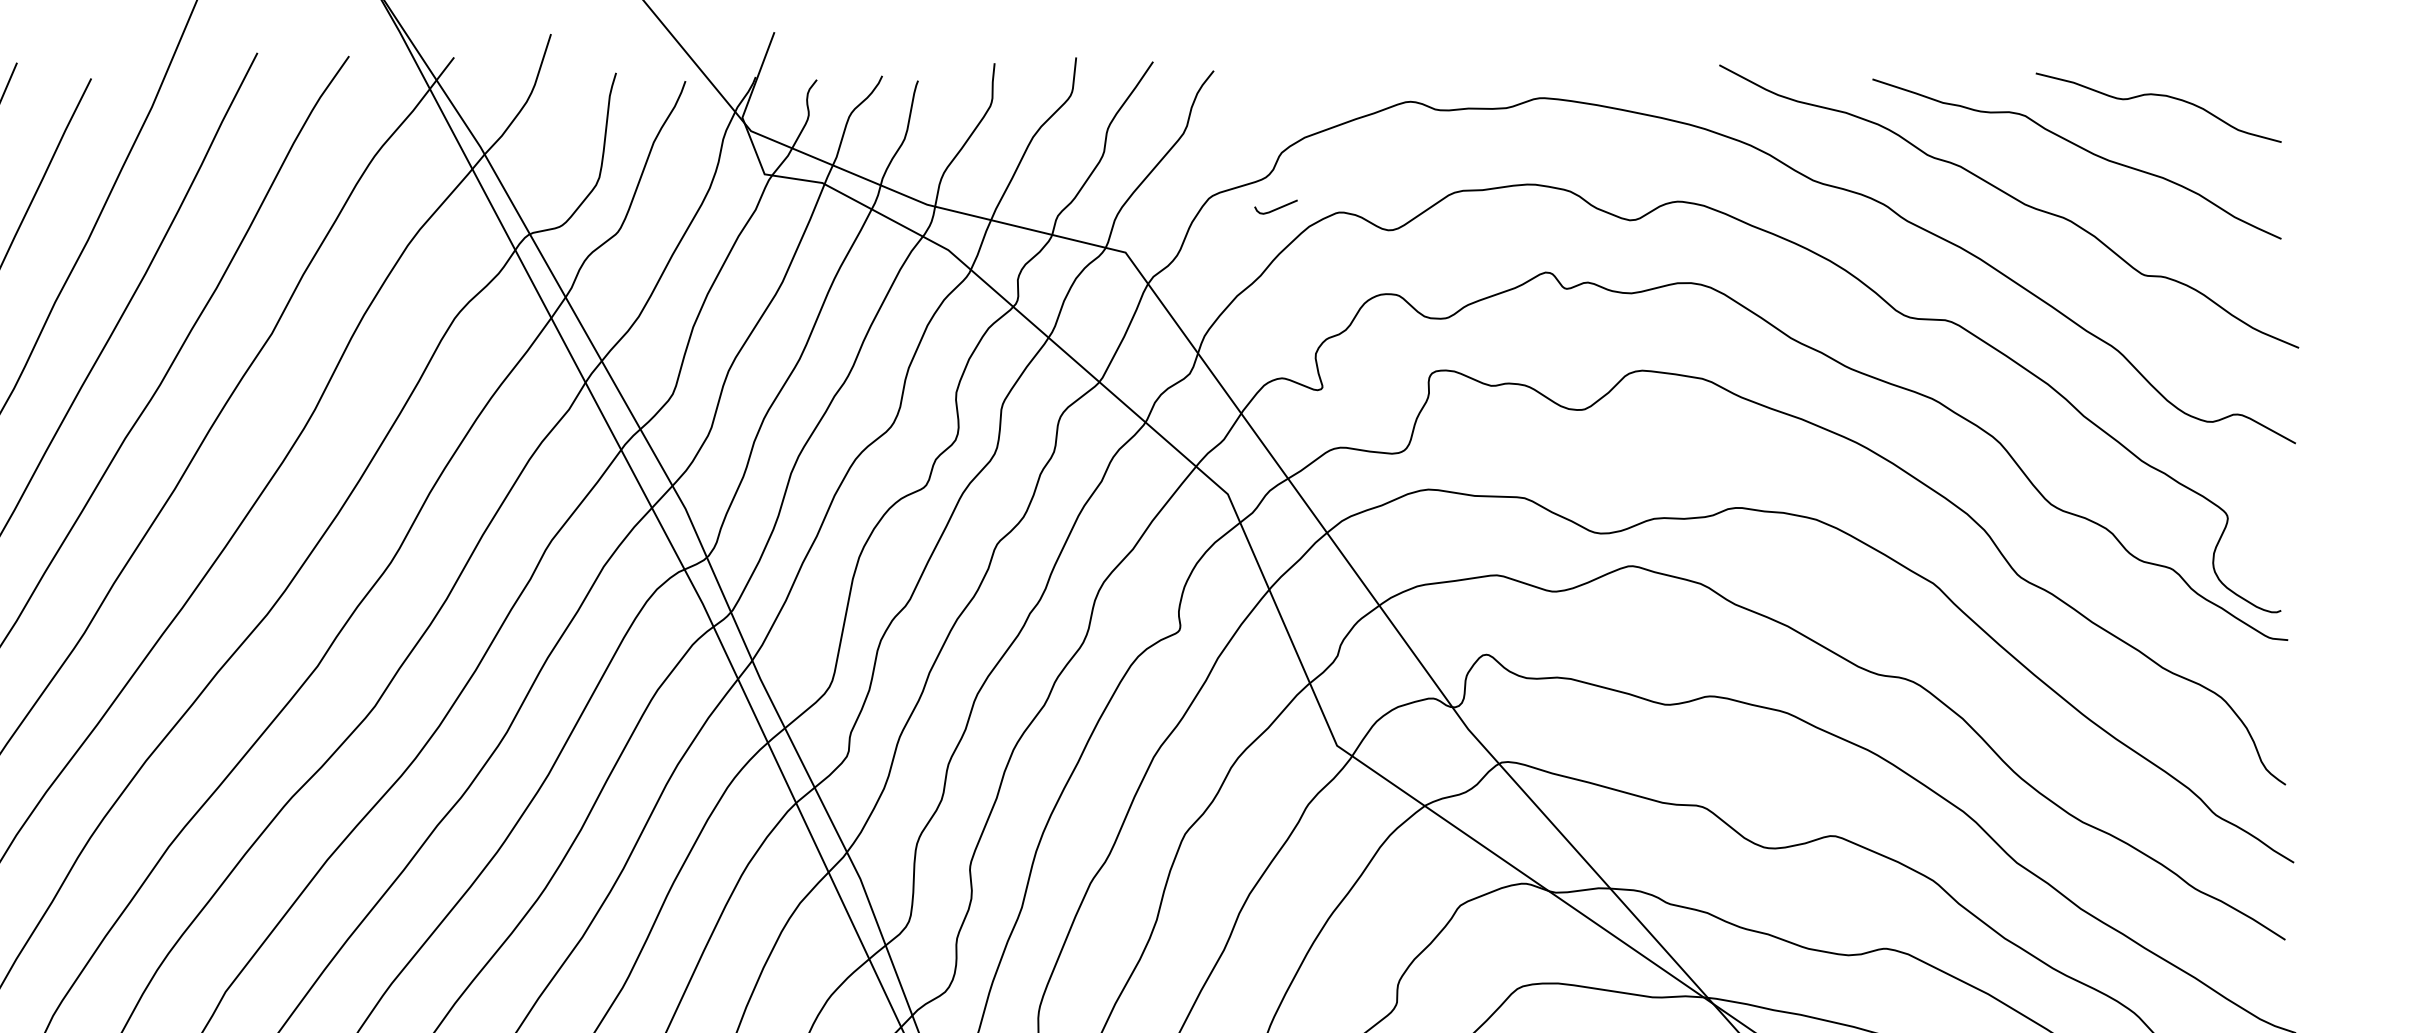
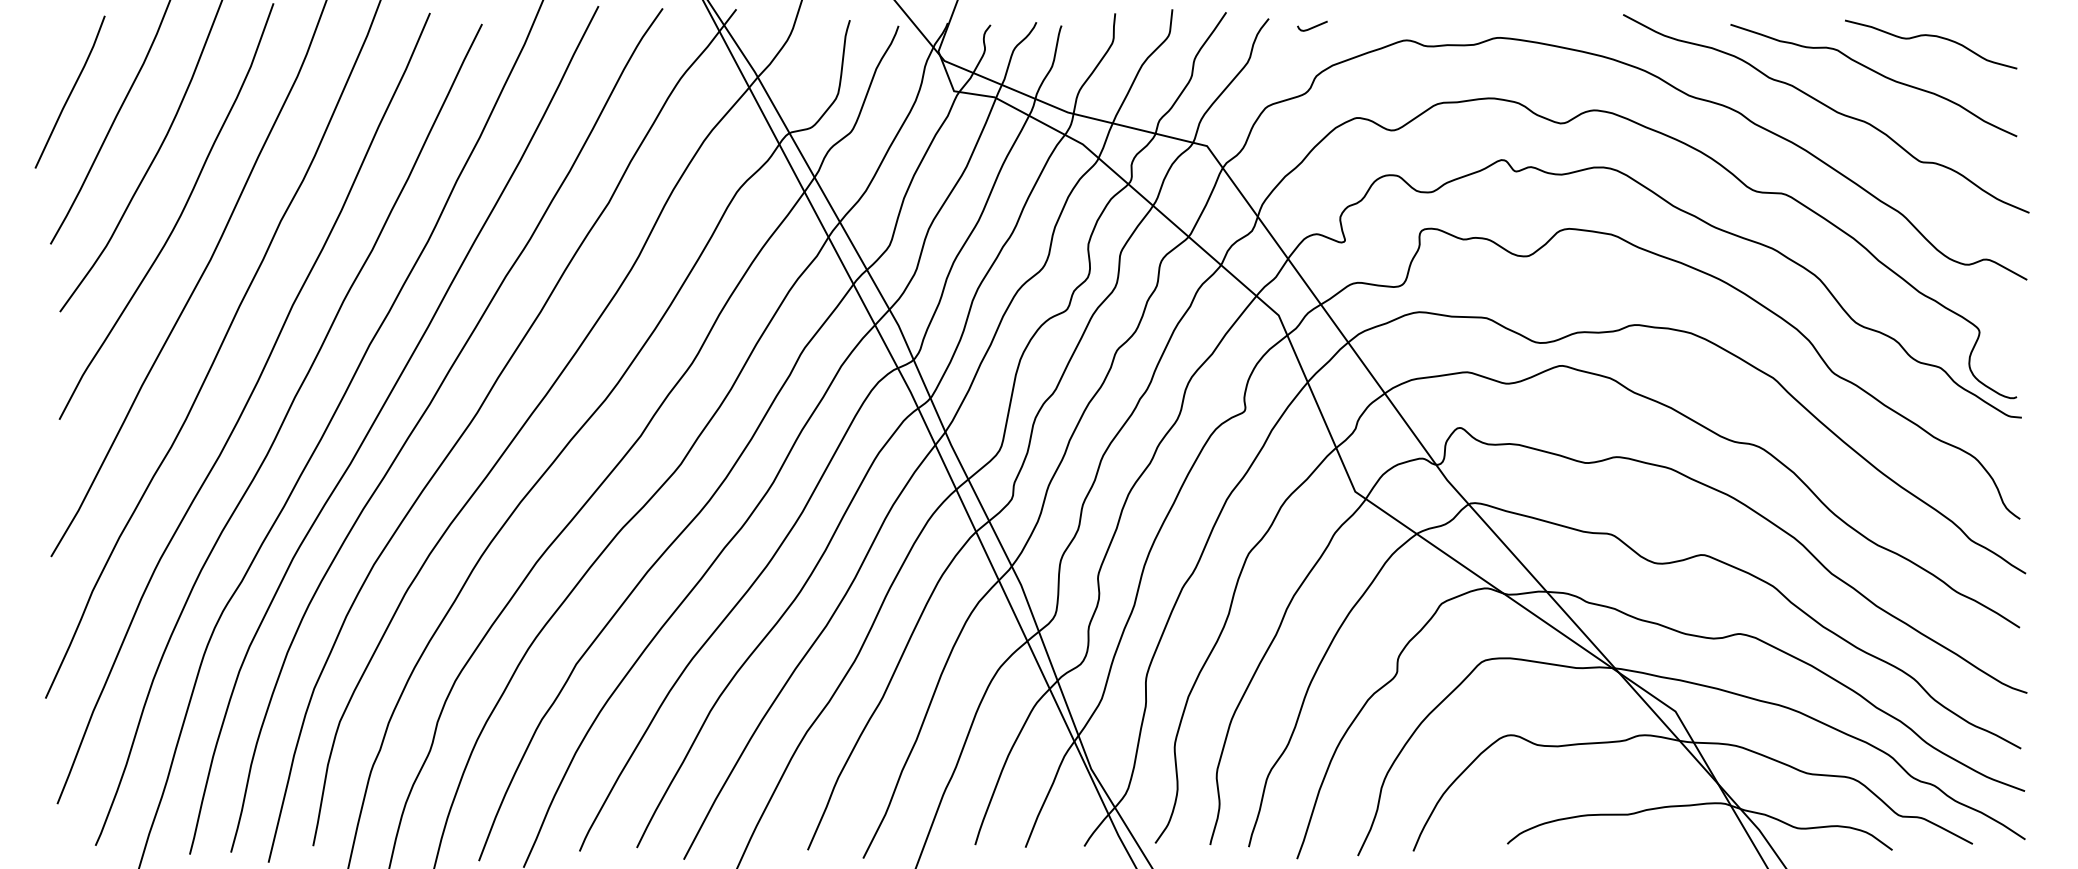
curve: (1276, 207) -> (1312, 26), moved

